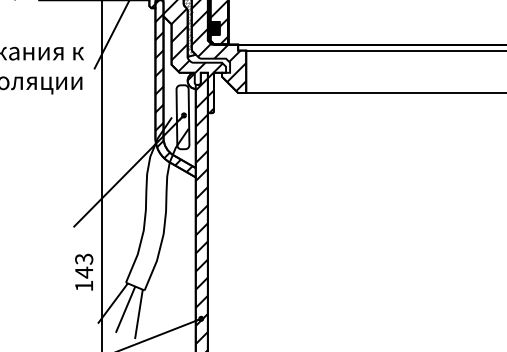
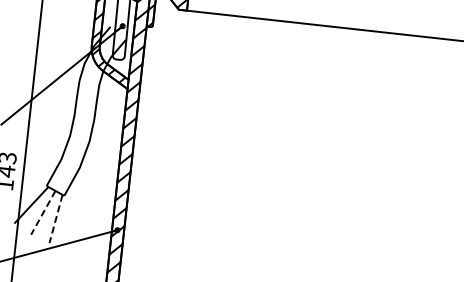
line: (125, 310) -> (43, 213), solid -> dashed
line: (138, 314) -> (55, 219), solid -> dashed

